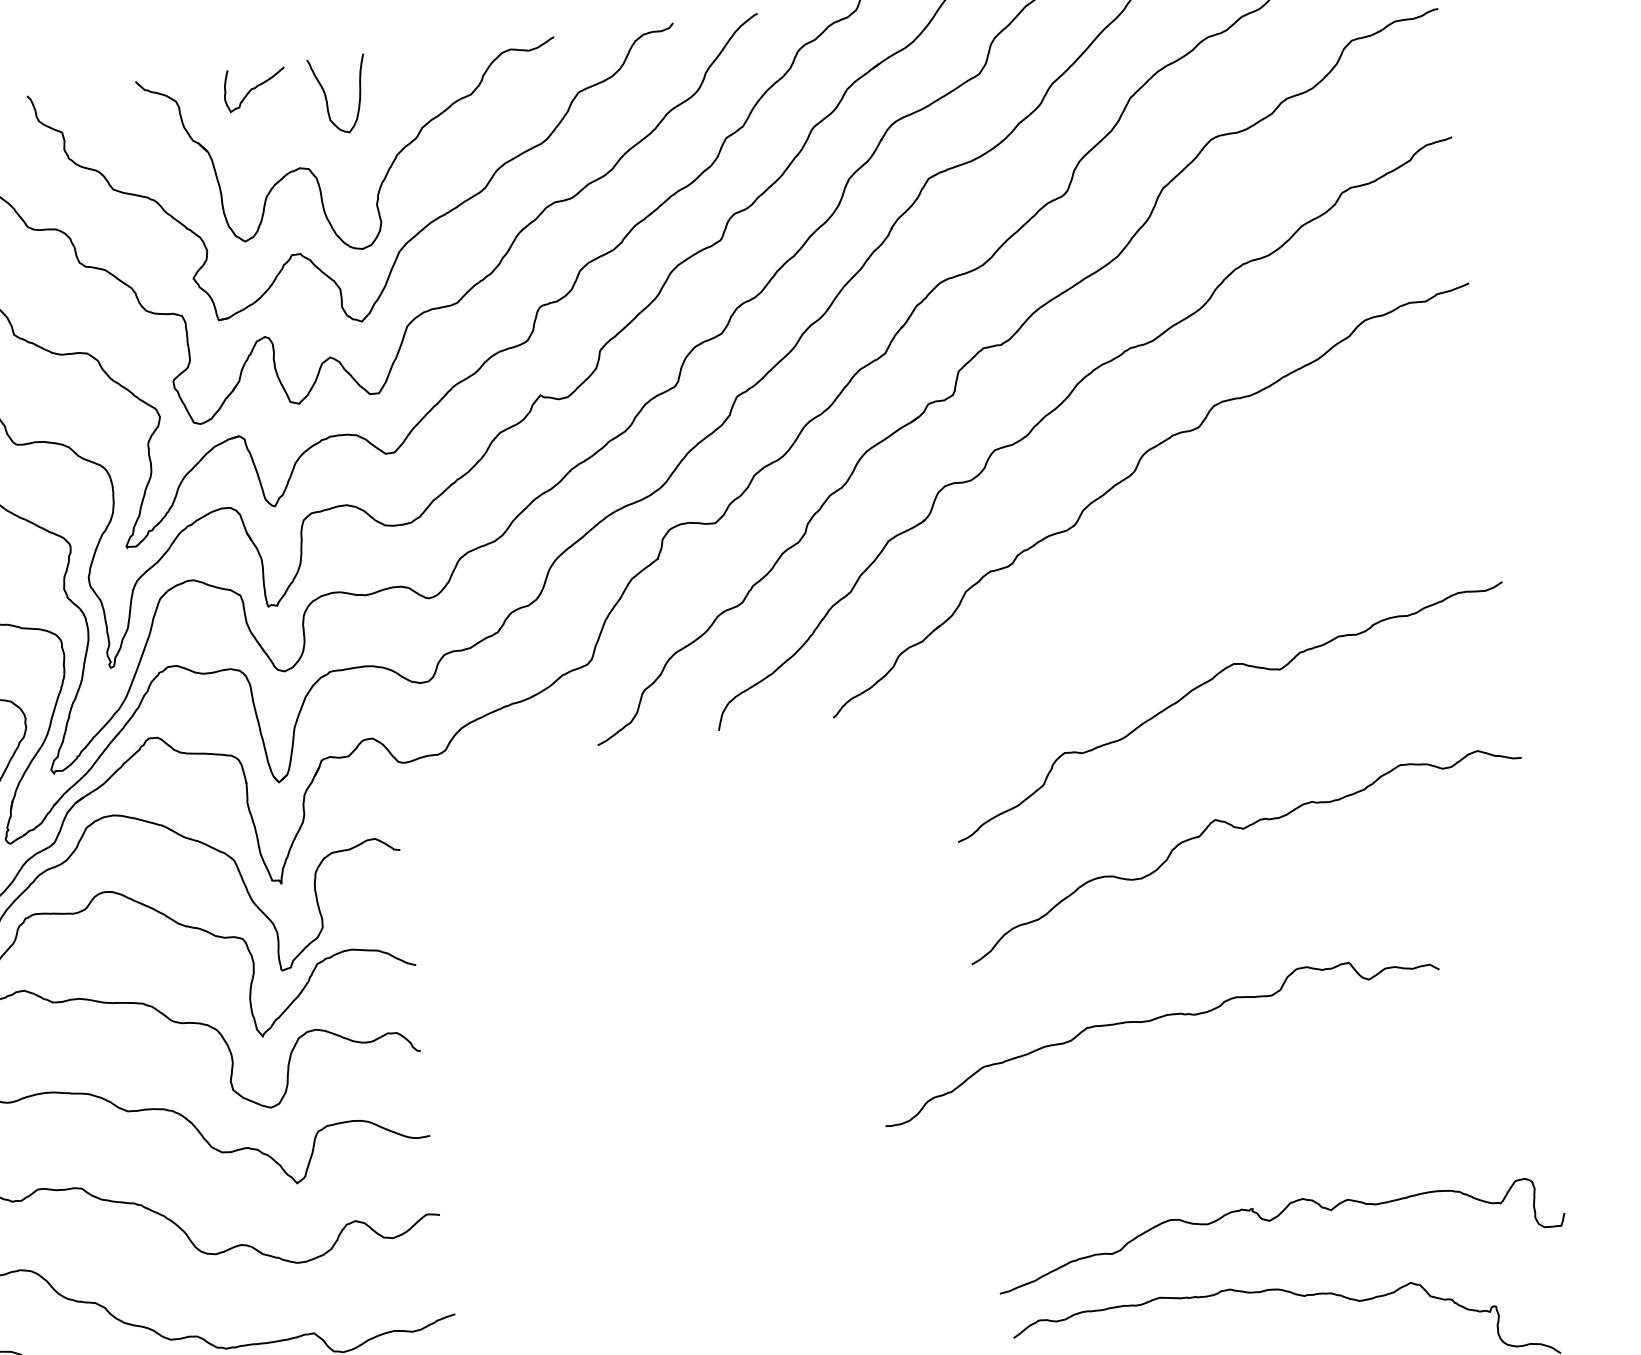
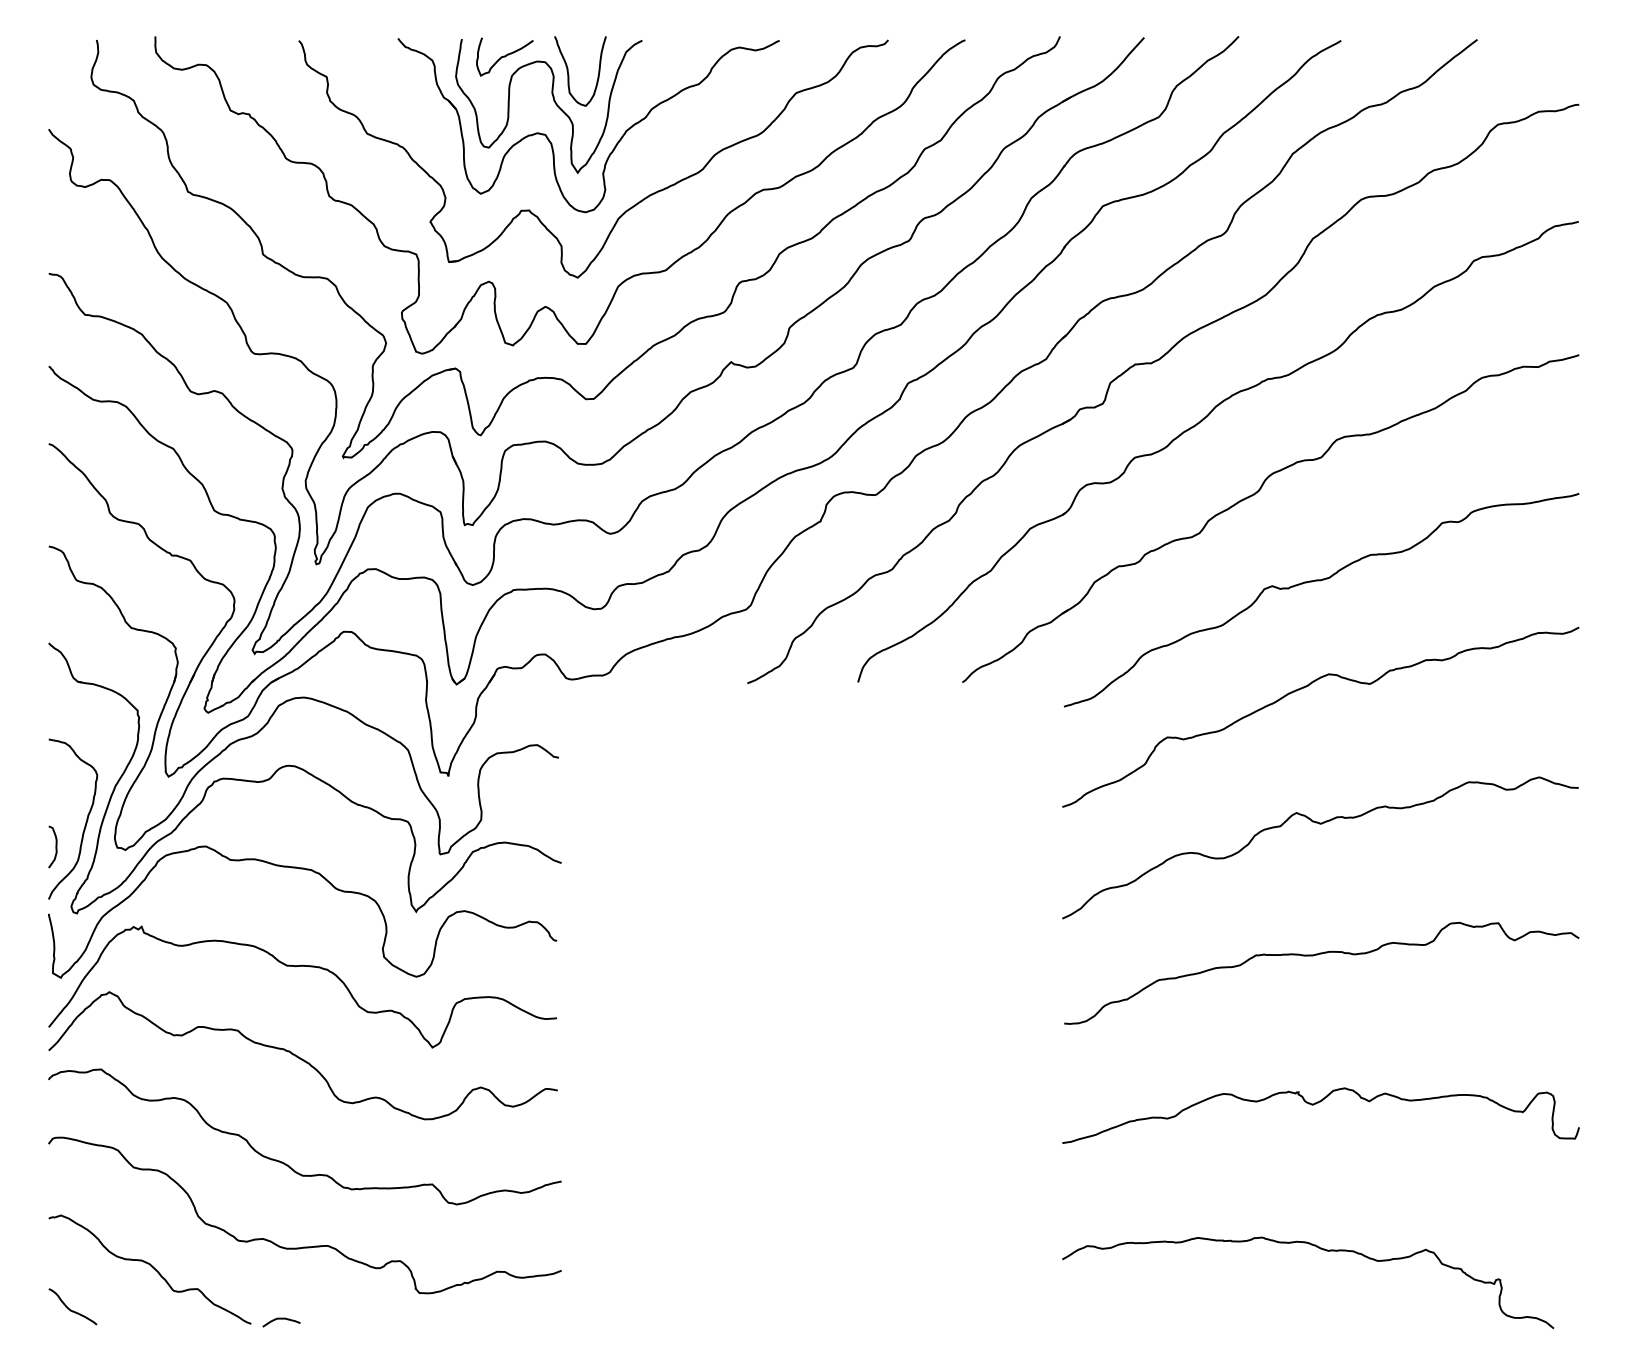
curve: (313, 131) -> (553, 101), added
curve: (1213, 563) -> (1320, 581), added
curve: (1154, 1020) -> (1317, 955), moved
curve: (1273, 1220) -> (1316, 1104), moved

